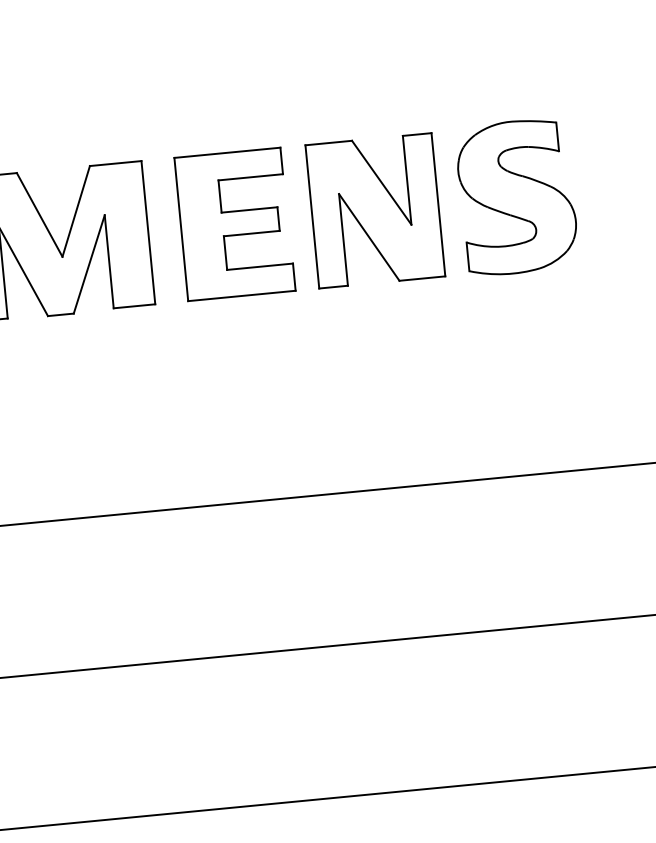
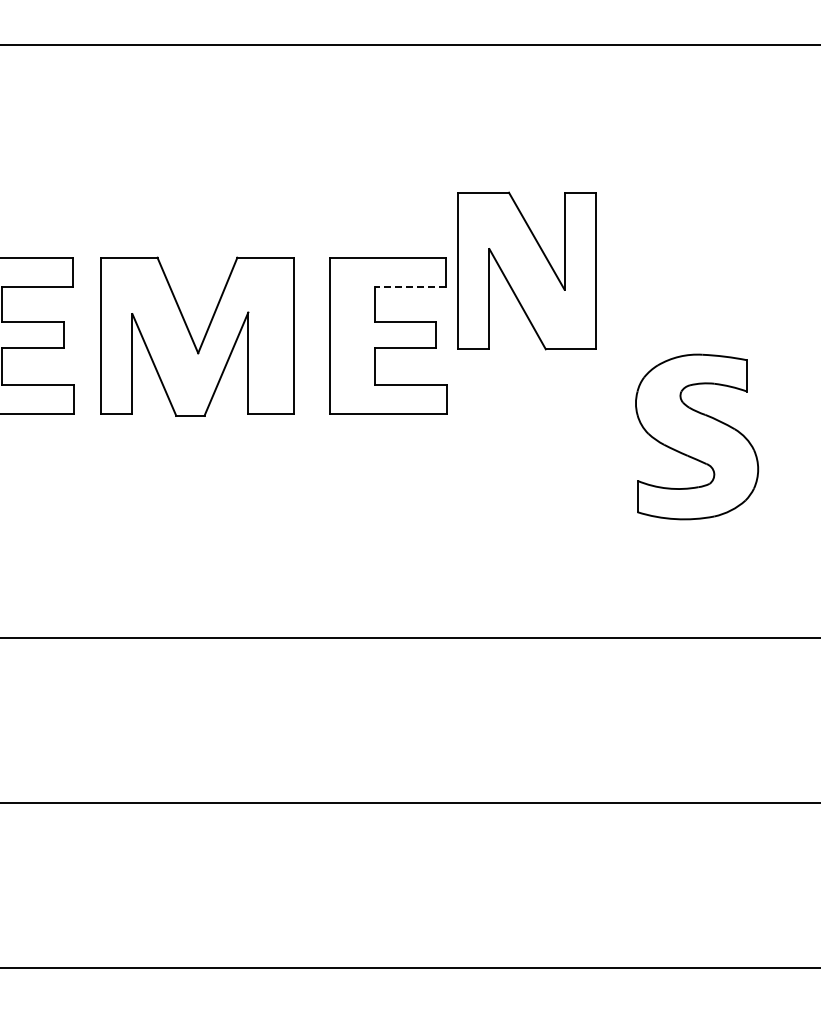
line: (249, 177) -> (409, 286), solid -> dashed
part: (517, 196) -> (697, 436), moved
part: (374, 210) -> (526, 270), moved

